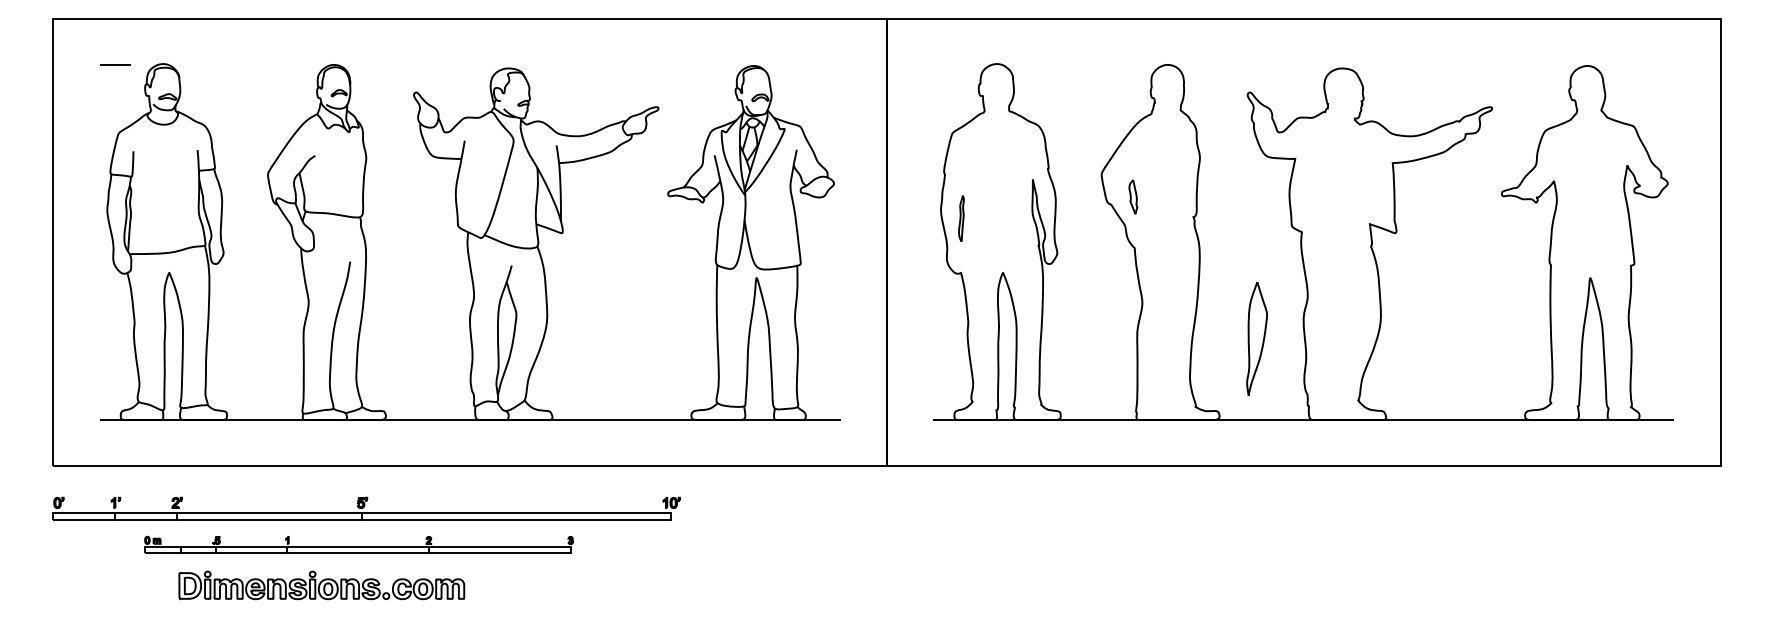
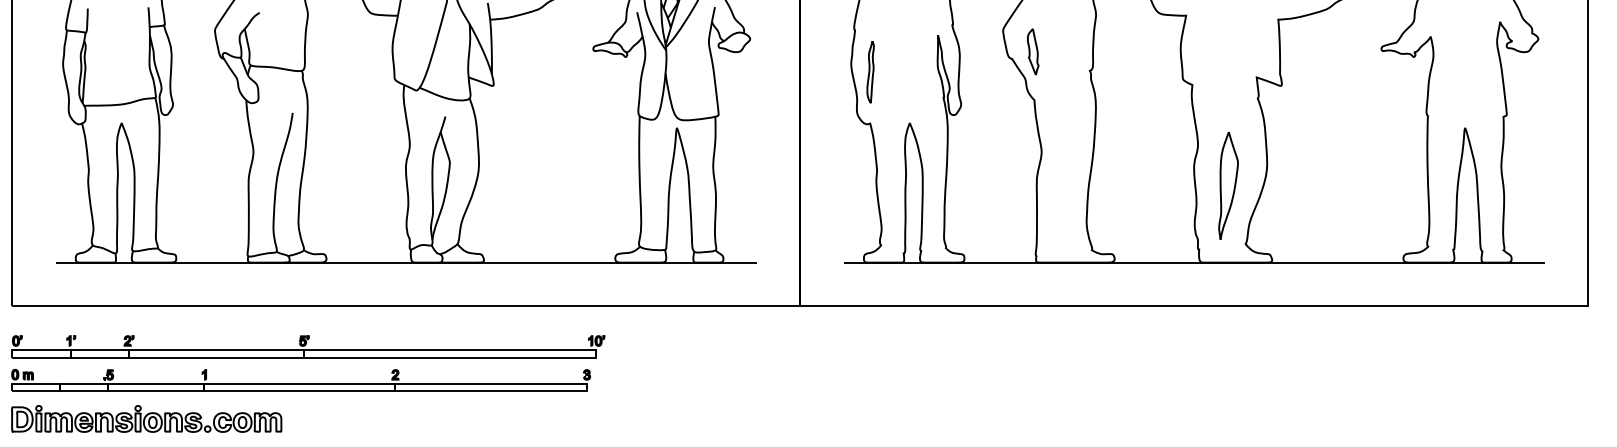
part: (1133, 196) -> (1033, 51), size x1.43
part: (961, 218) -> (870, 72), size x1.43
part: (1256, 338) -> (1227, 185), moved
part: (358, 544) -> (300, 380), size x1.43
part: (321, 585) -> (146, 419), moved

